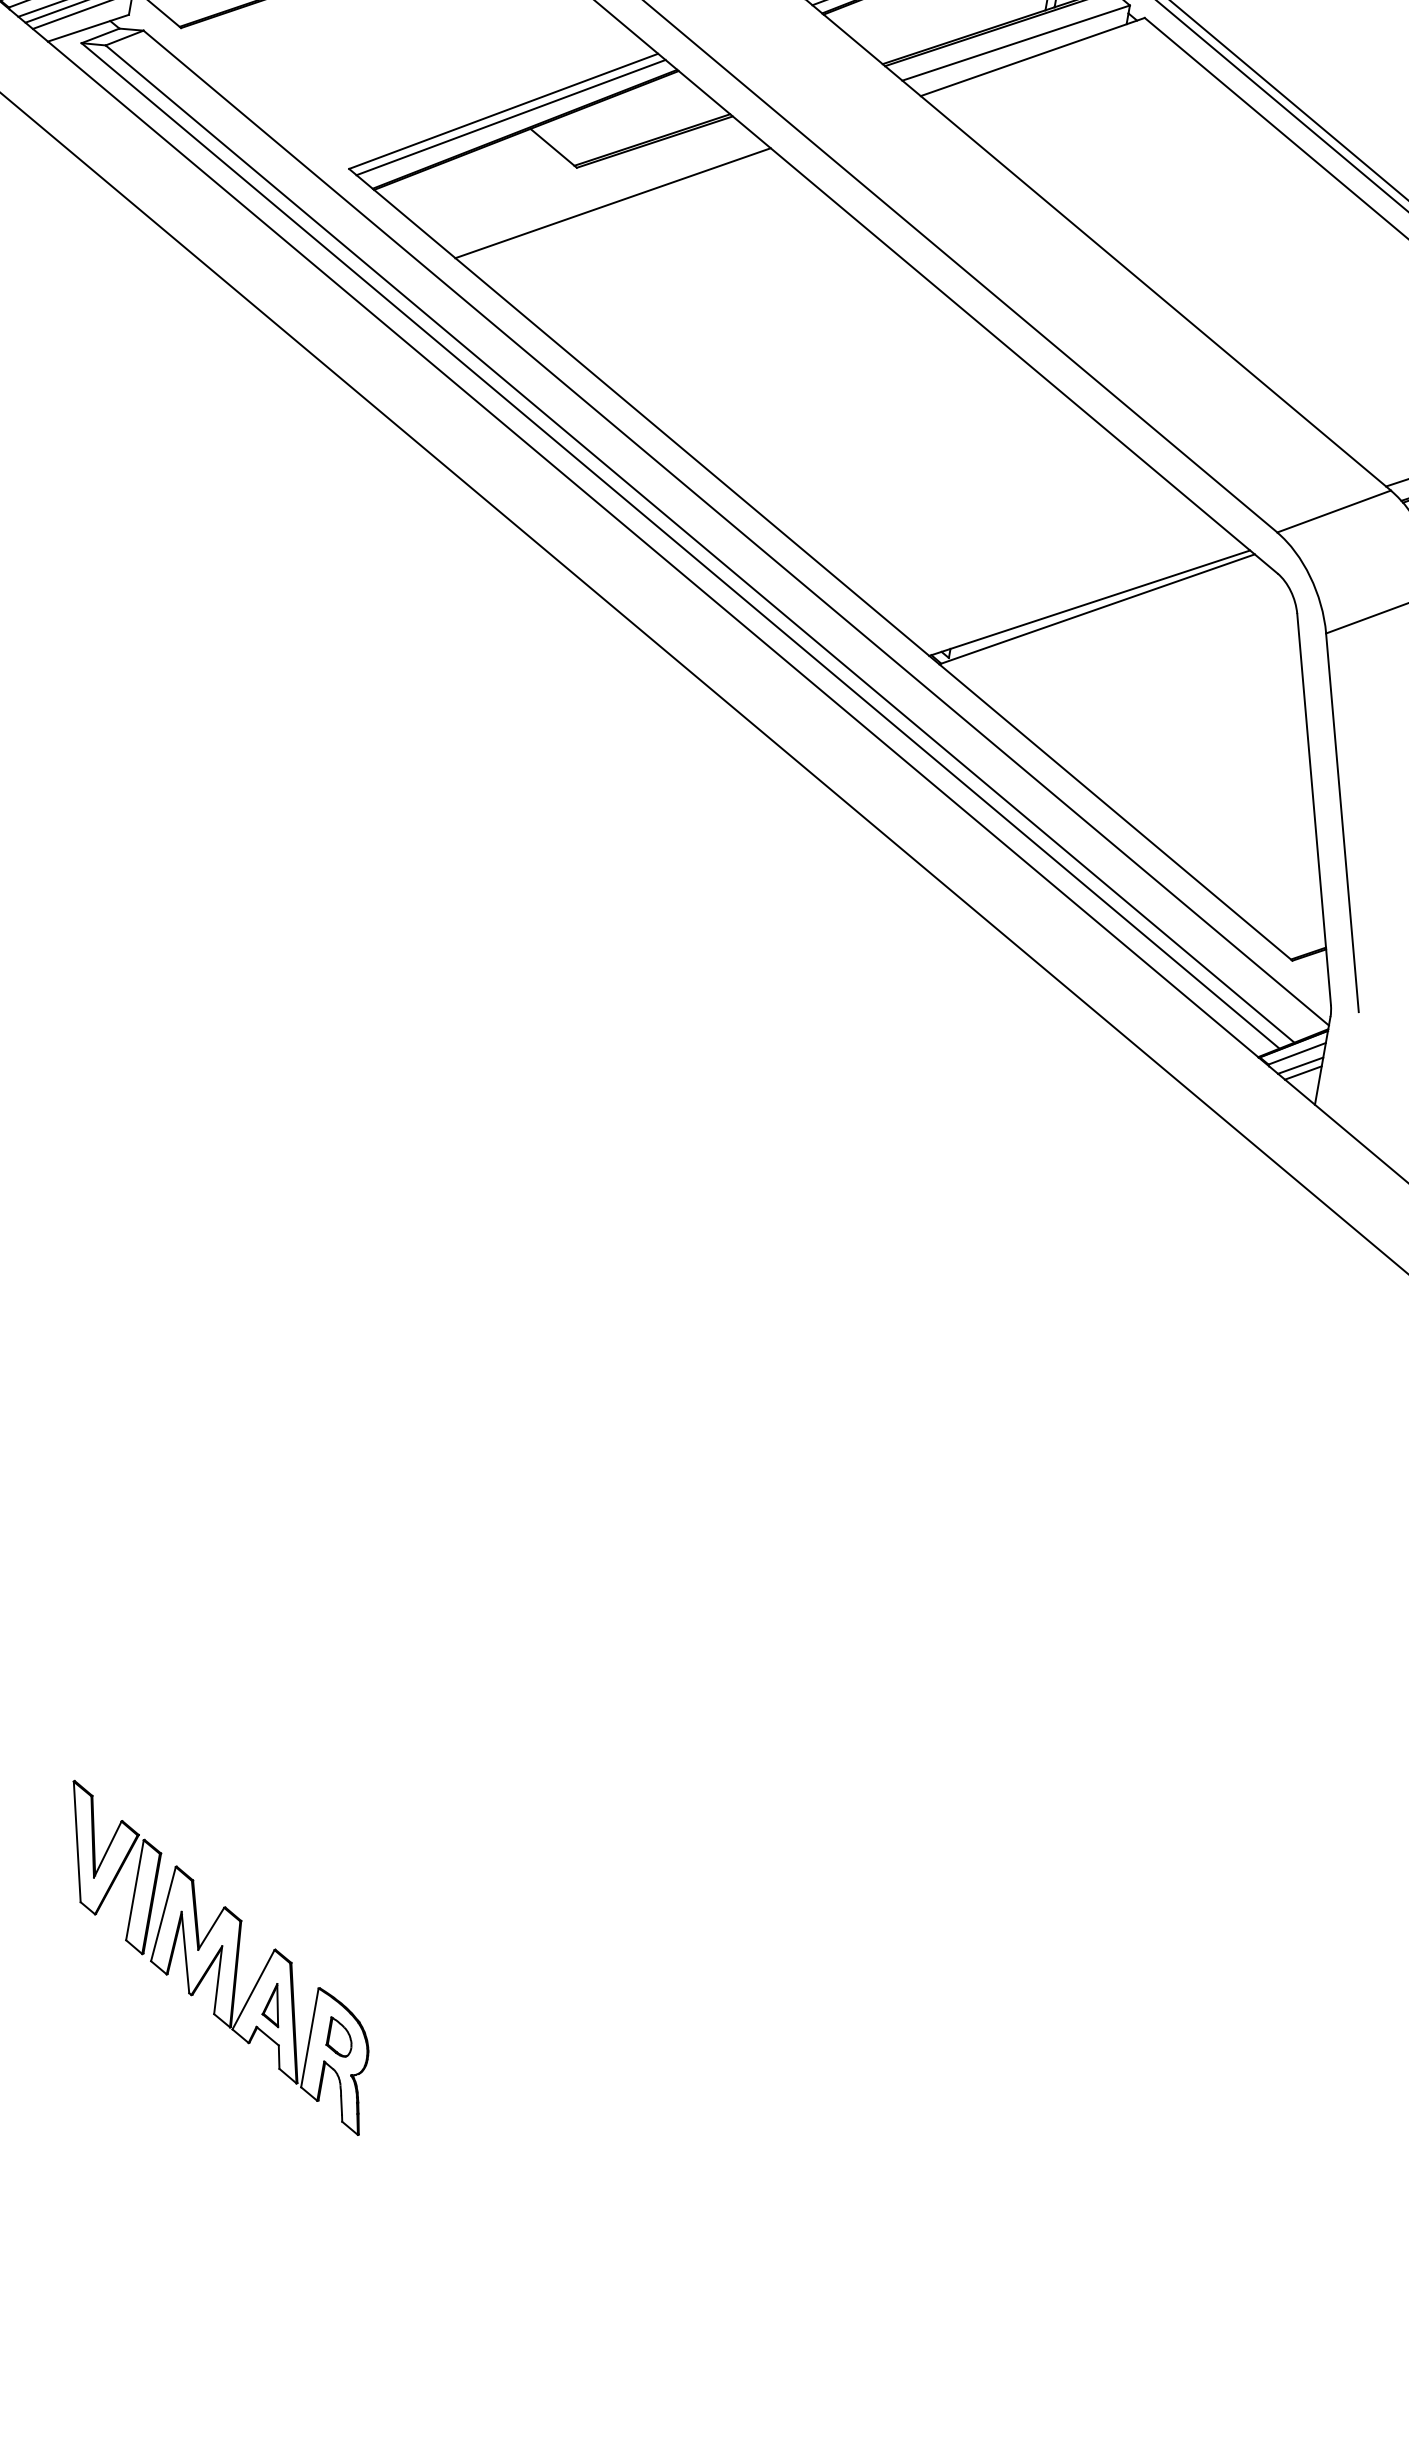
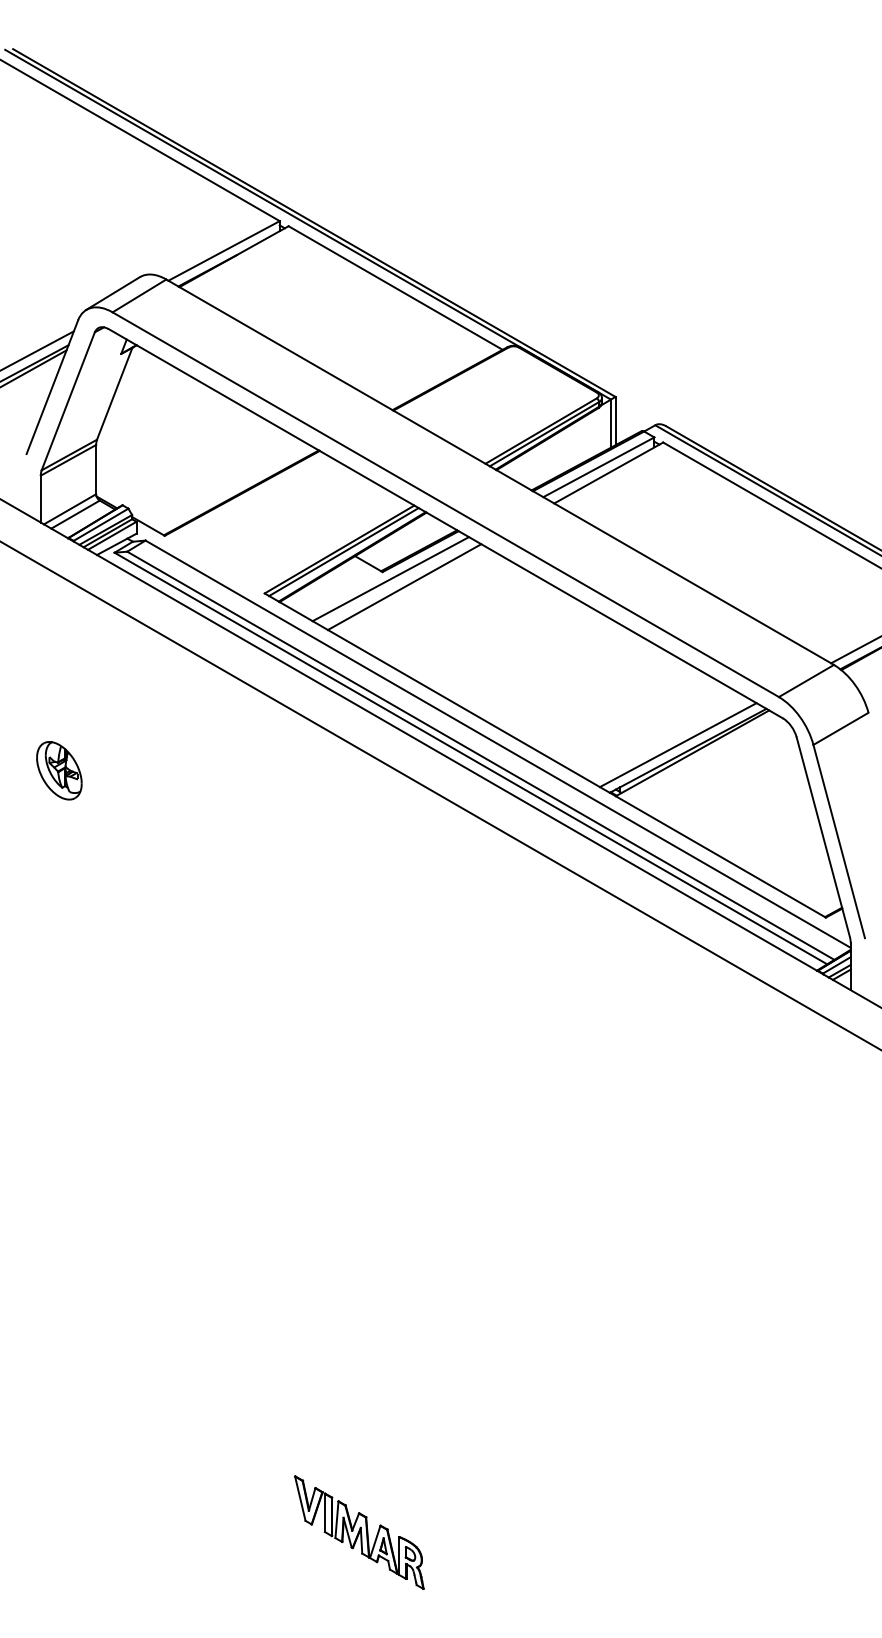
line: (589, 184) -> (390, 579), added
line: (1071, 589) -> (677, 745), added
part: (216, 1957) -> (359, 1532), size x0.71

